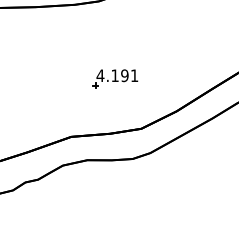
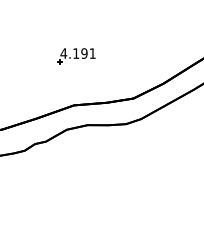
part: (115, 79) -> (76, 56), moved

